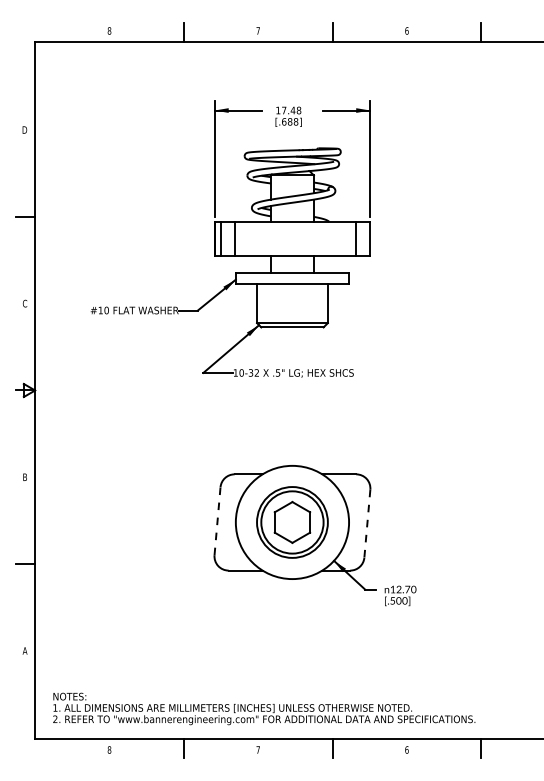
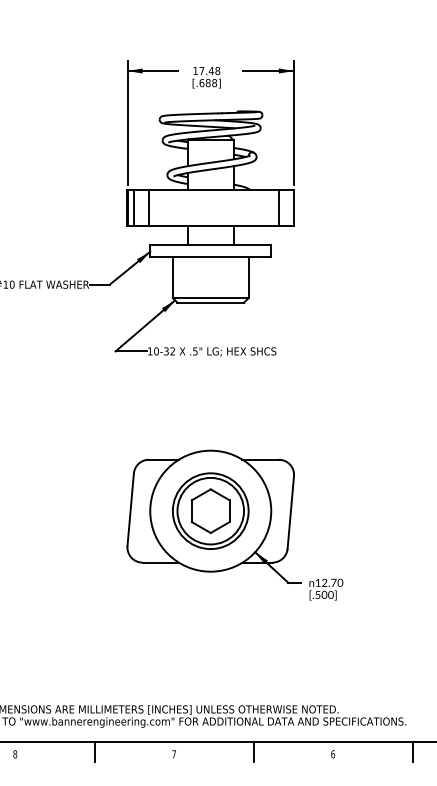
line: (217, 520) -> (130, 509), dashed -> solid
line: (367, 524) -> (290, 513), dashed -> solid

